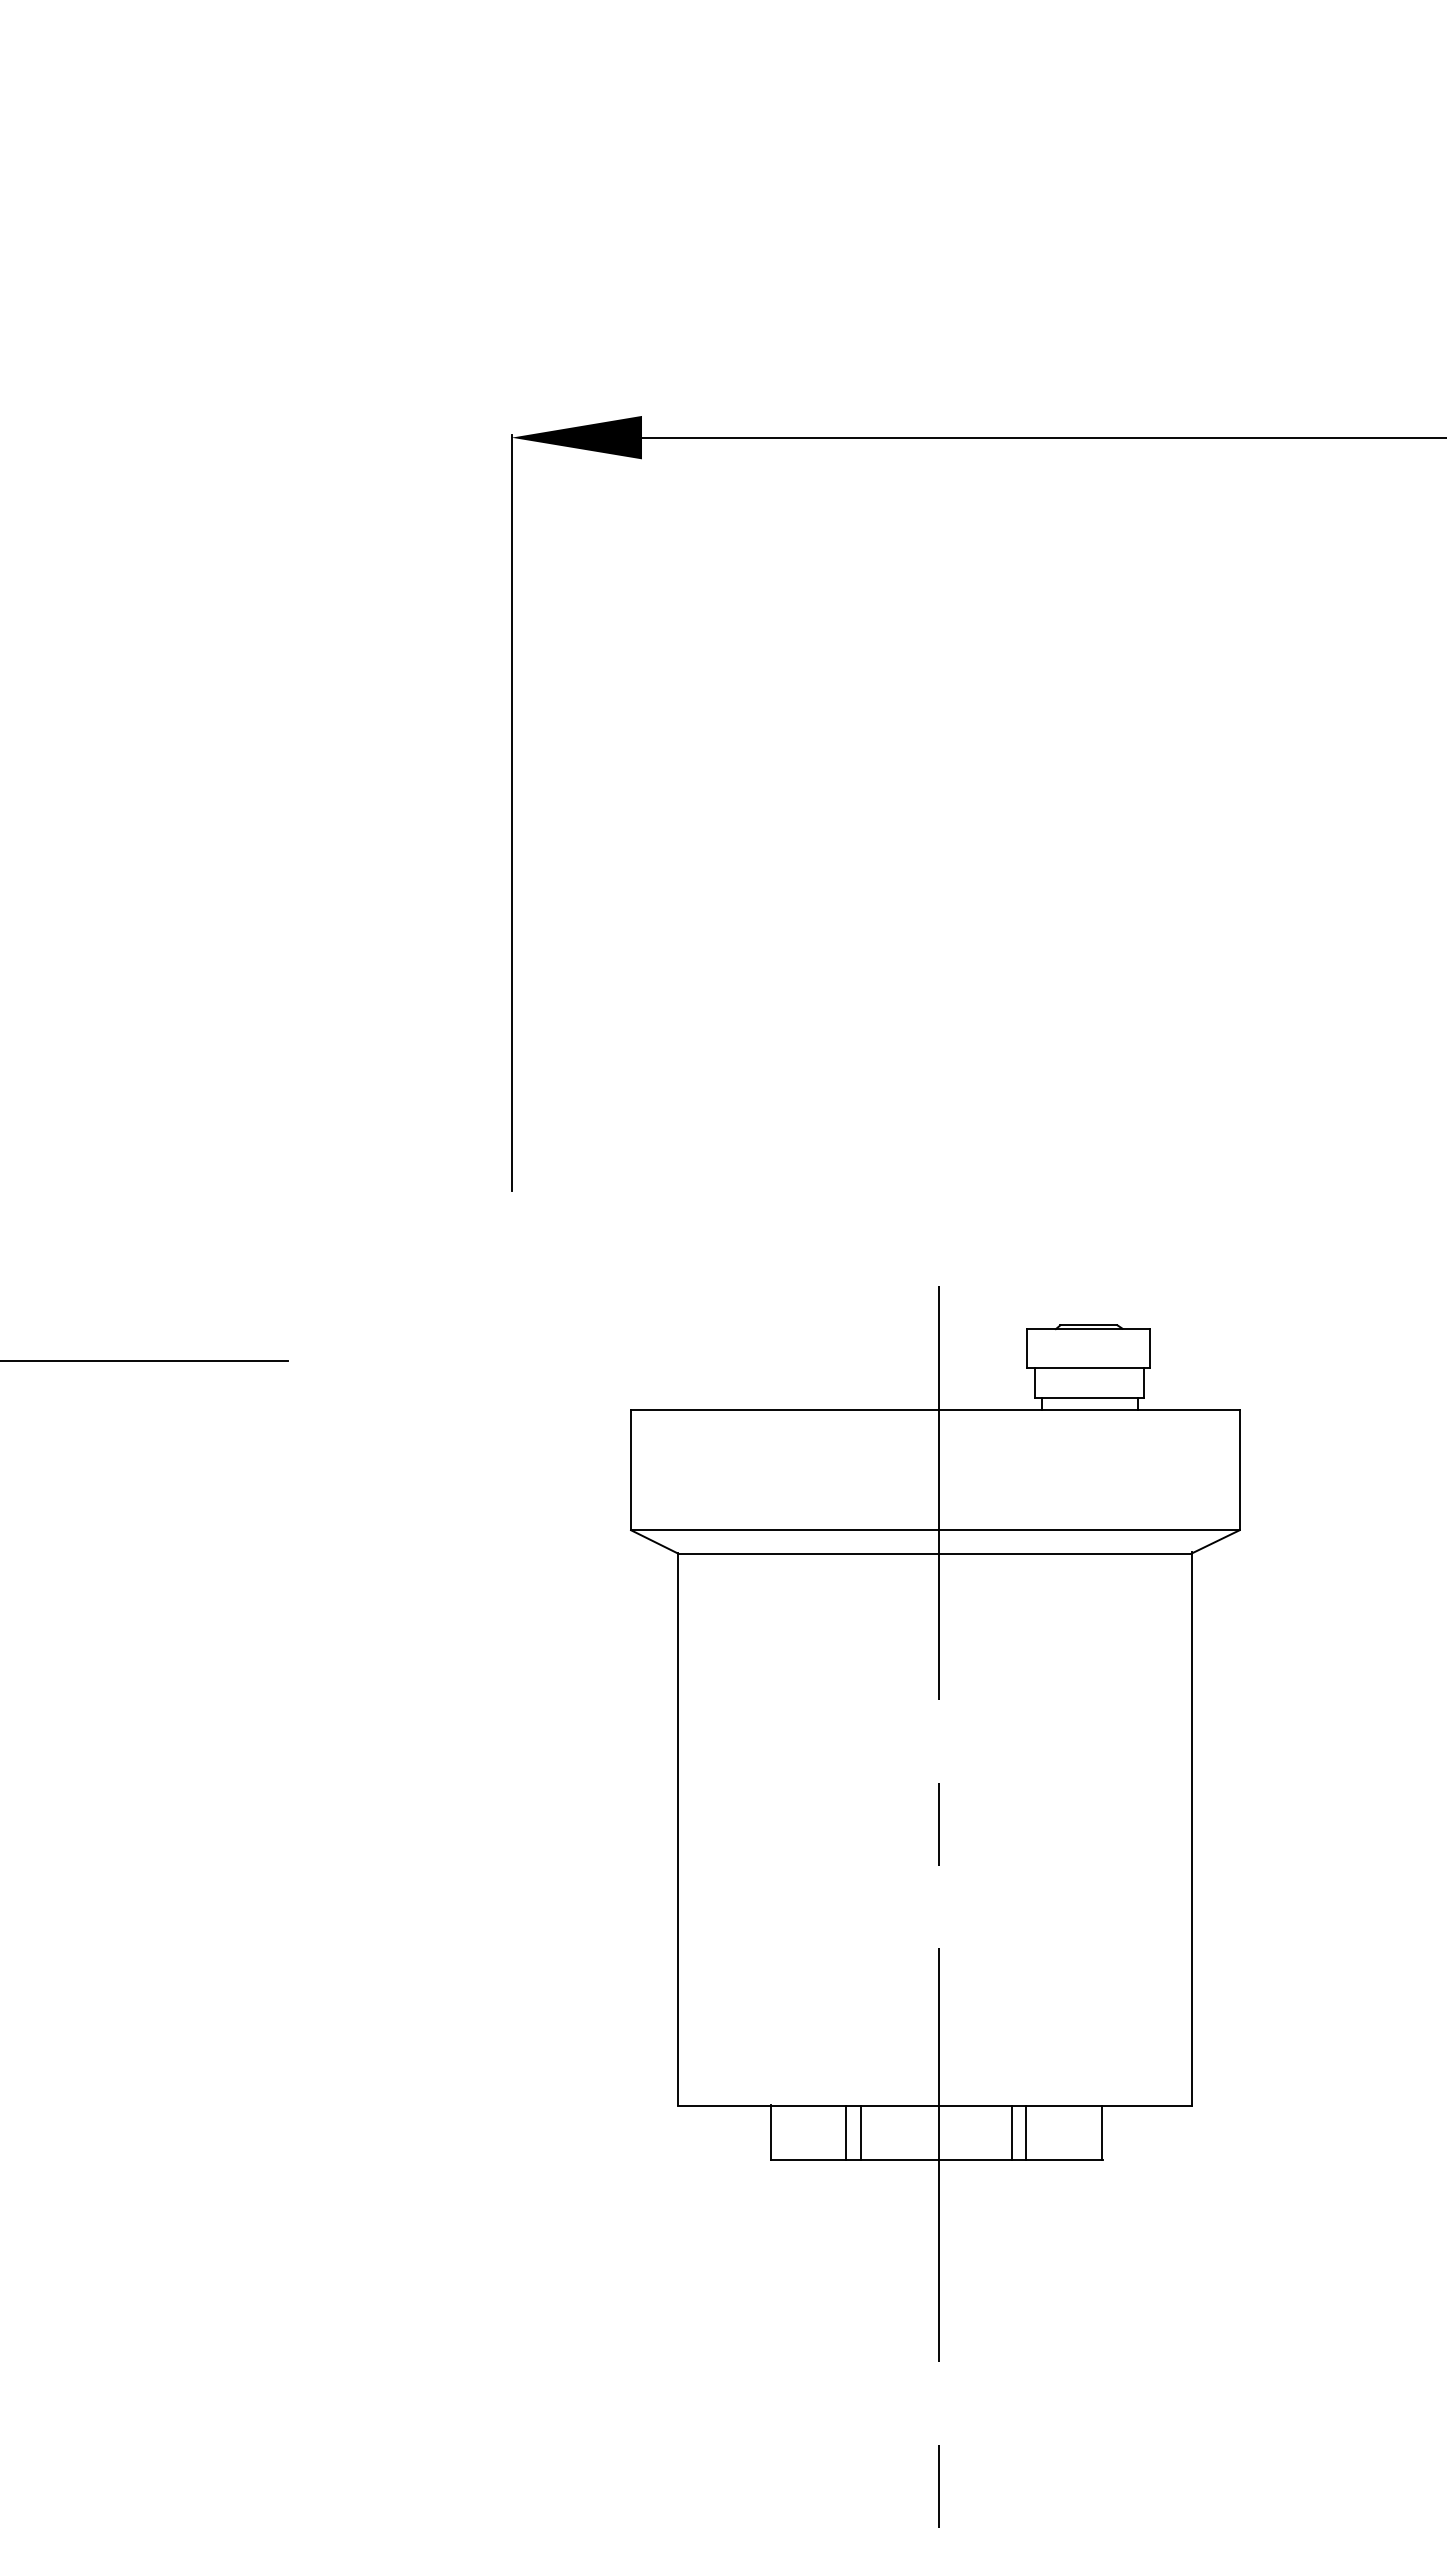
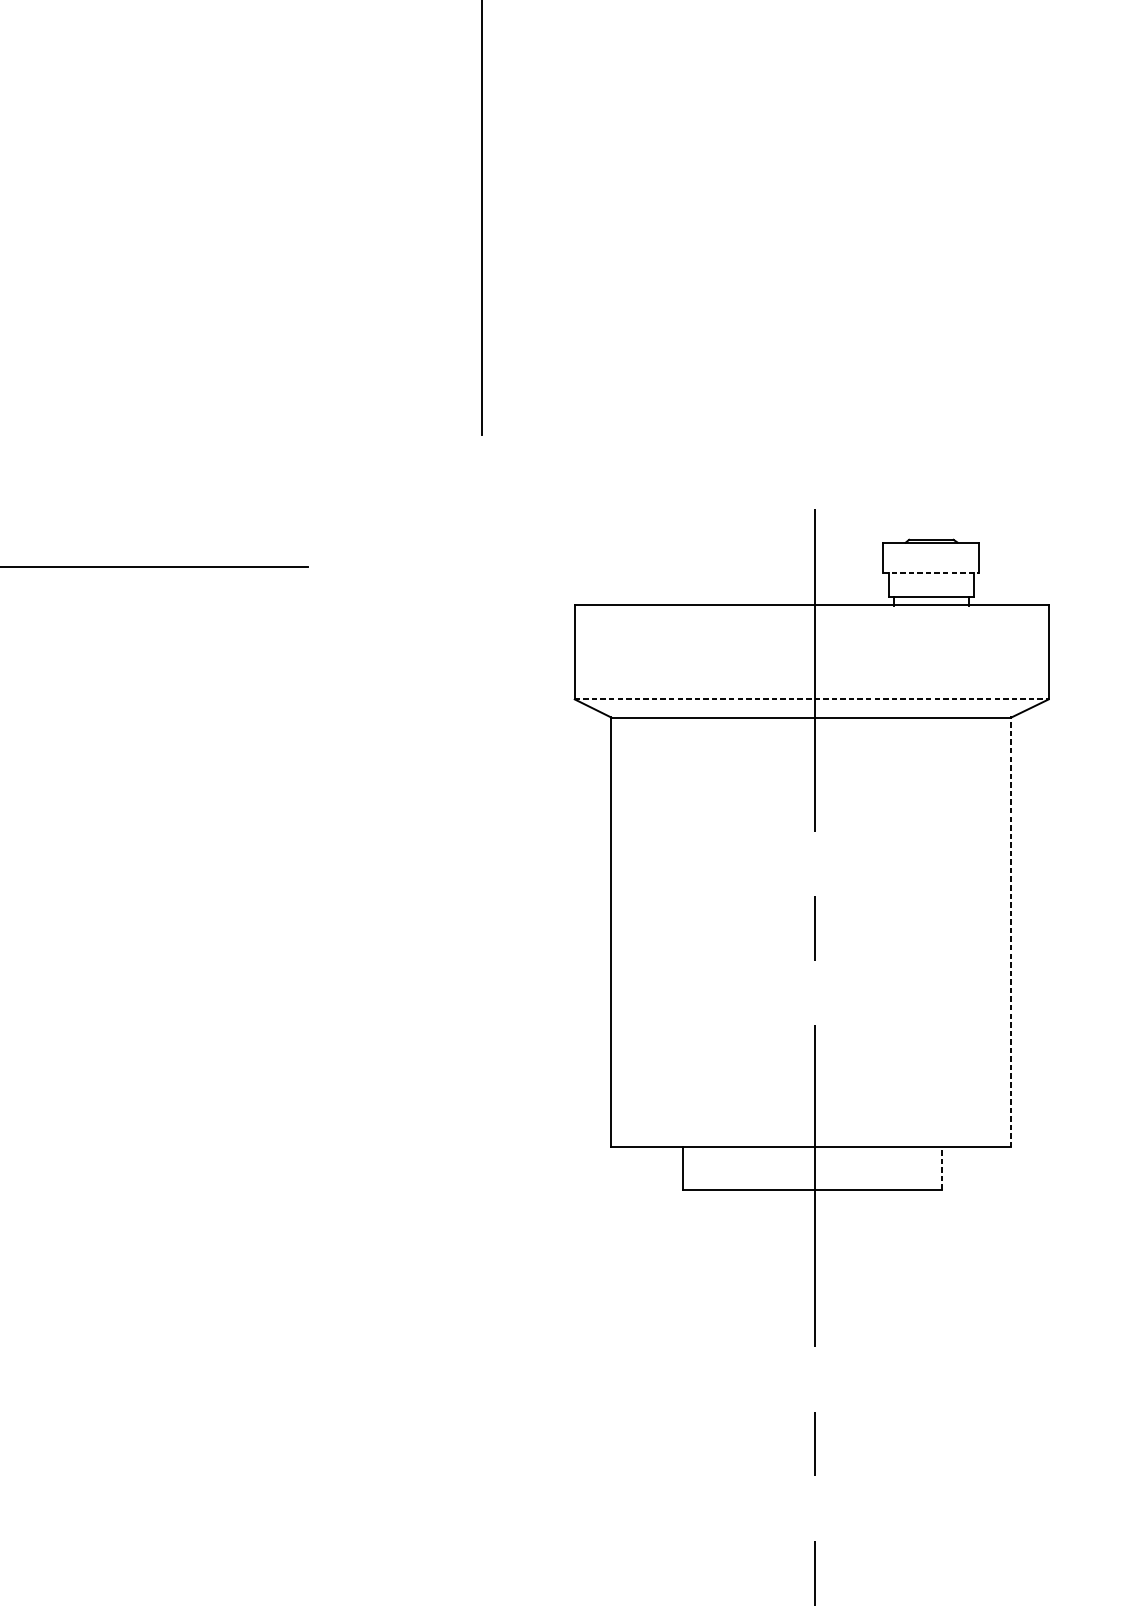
line: (1088, 1367) -> (930, 572), solid -> dashed
line: (935, 1530) -> (811, 699), solid -> dashed
line: (1191, 1828) -> (1011, 931), solid -> dashed
line: (846, 2132) -> (742, 1168), removed
line: (860, 2132) -> (753, 1168), removed
line: (1011, 2132) -> (871, 1168), removed
line: (1026, 2132) -> (882, 1168), removed
line: (1102, 2132) -> (941, 1168), solid -> dashed

